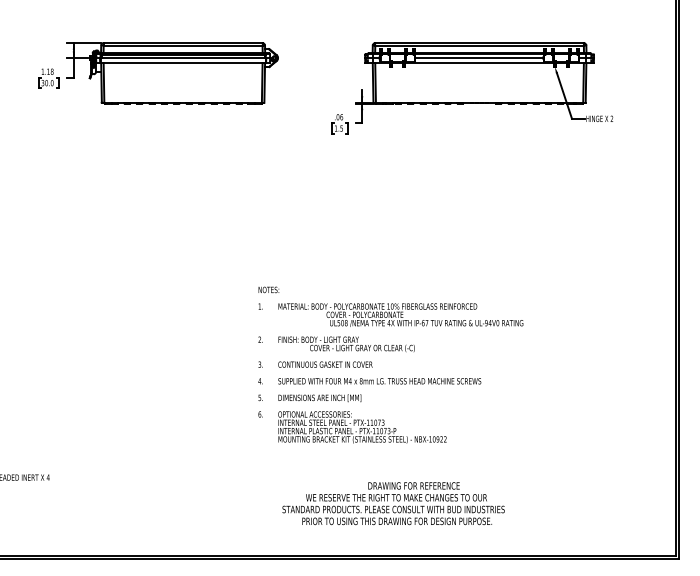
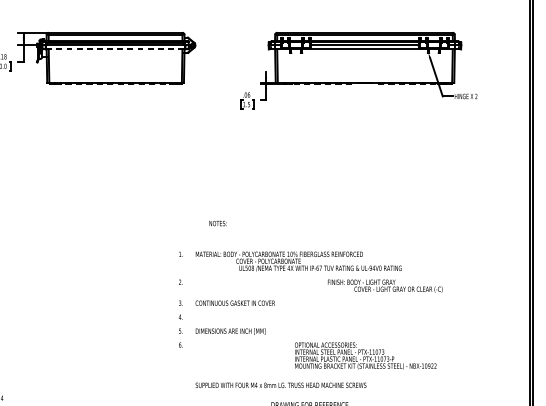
line: (183, 63) -> (115, 49), solid -> dashed
text: (268, 289) -> (217, 223), moved
text: (346, 344) -> (385, 286), moved
text: (379, 381) -> (280, 385), moved
text: (362, 427) -> (365, 356), moved

